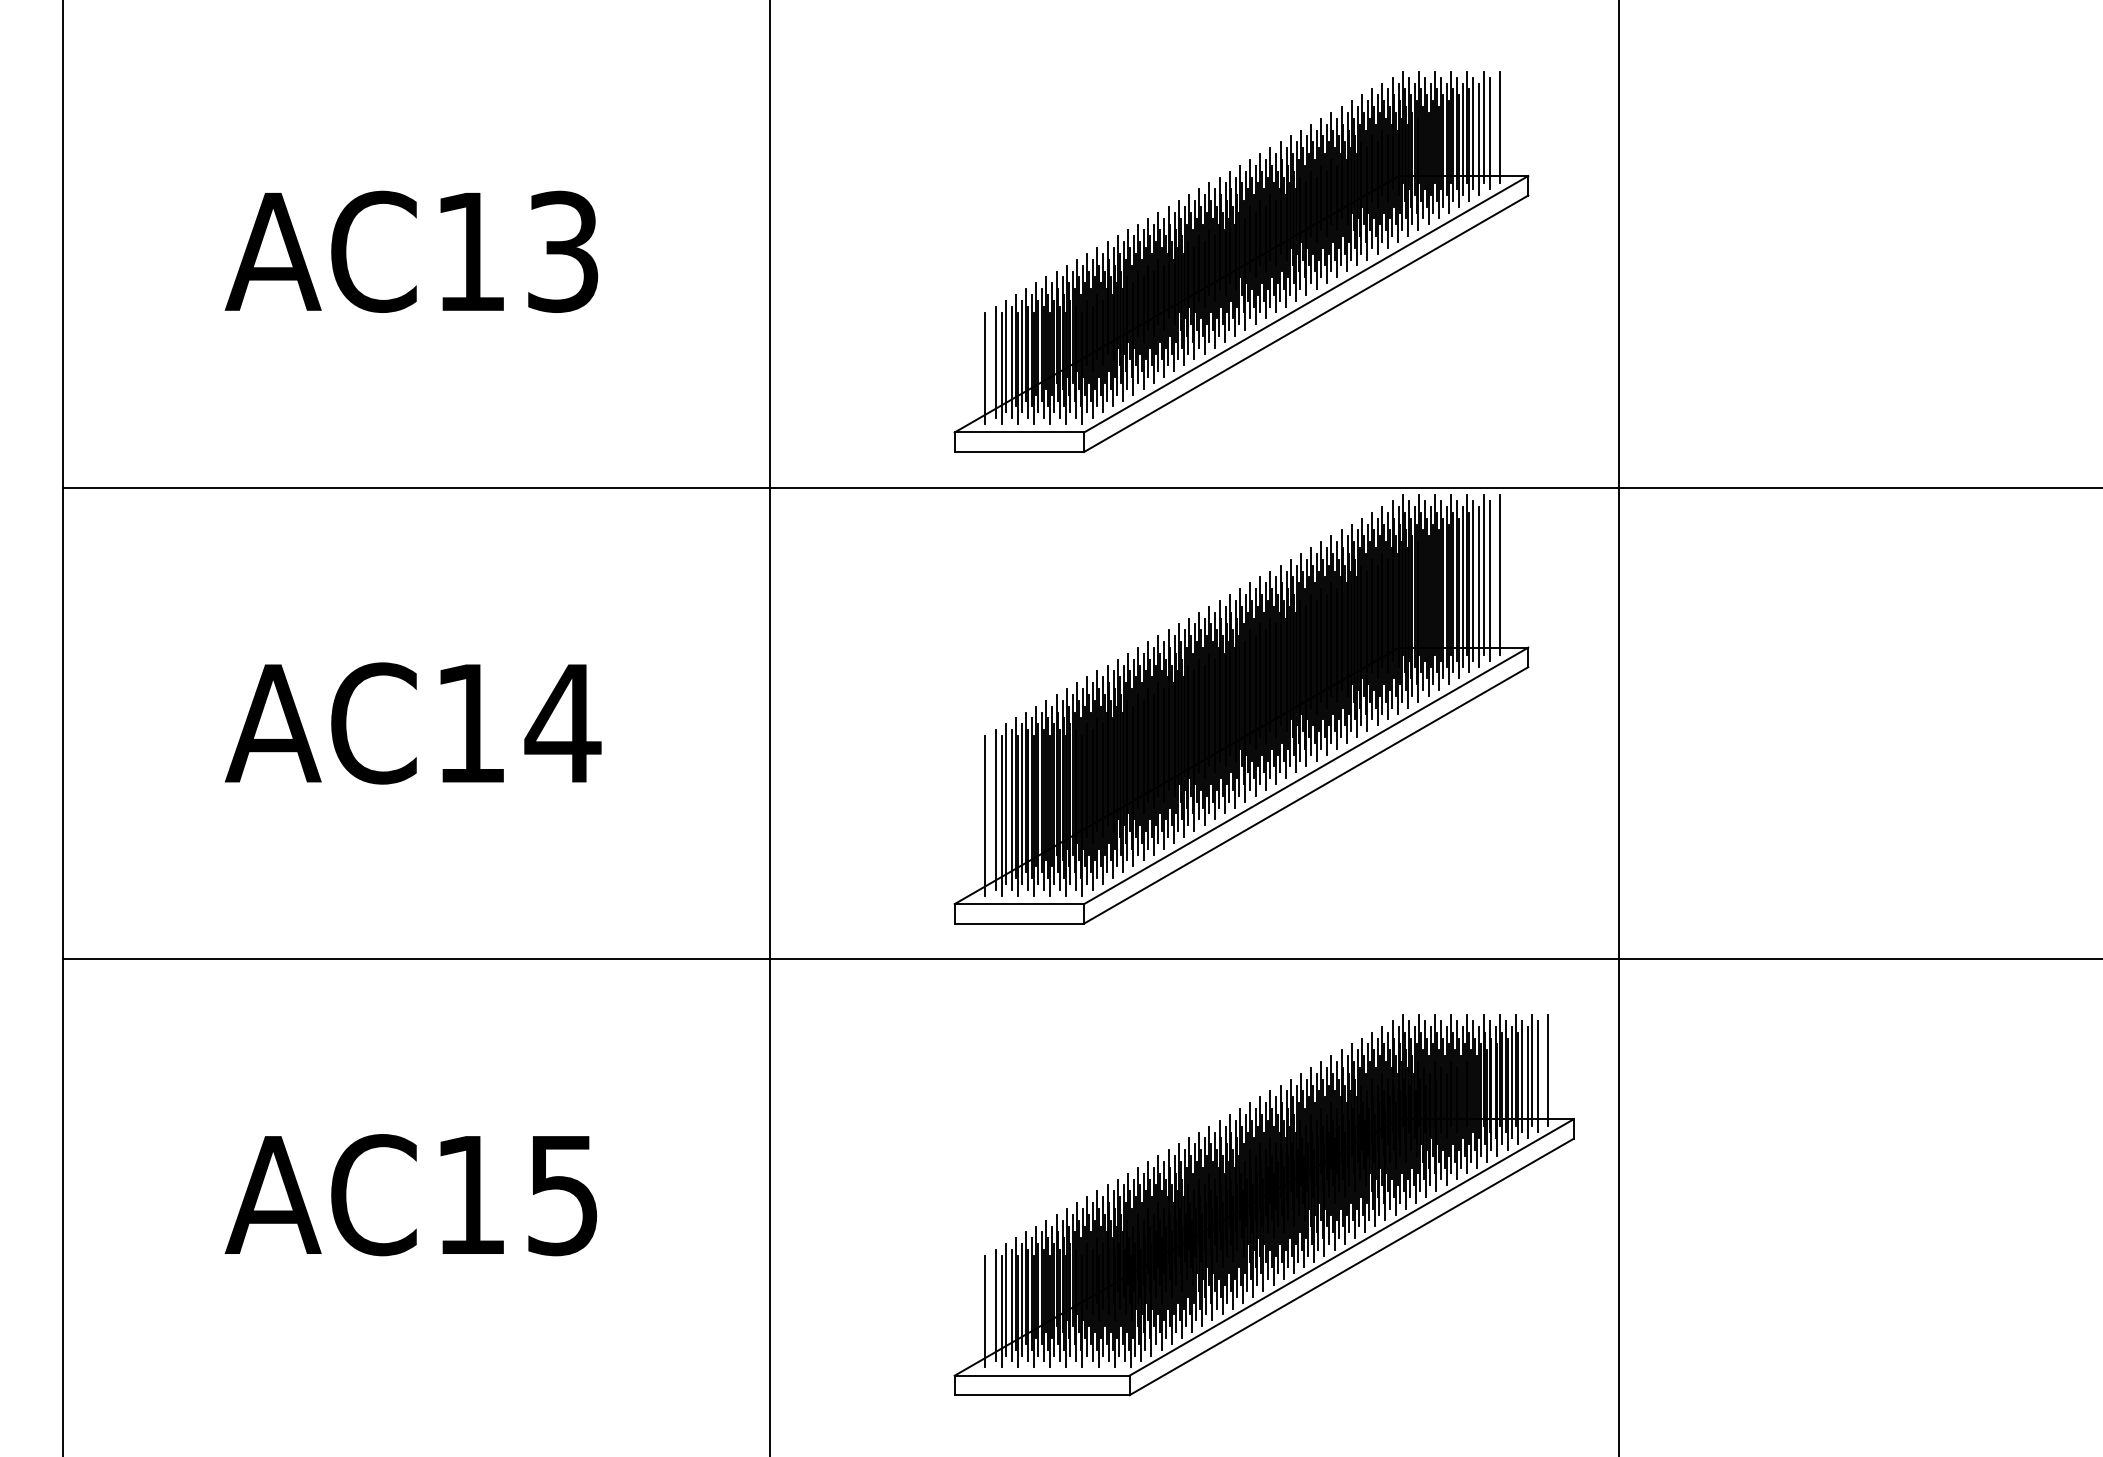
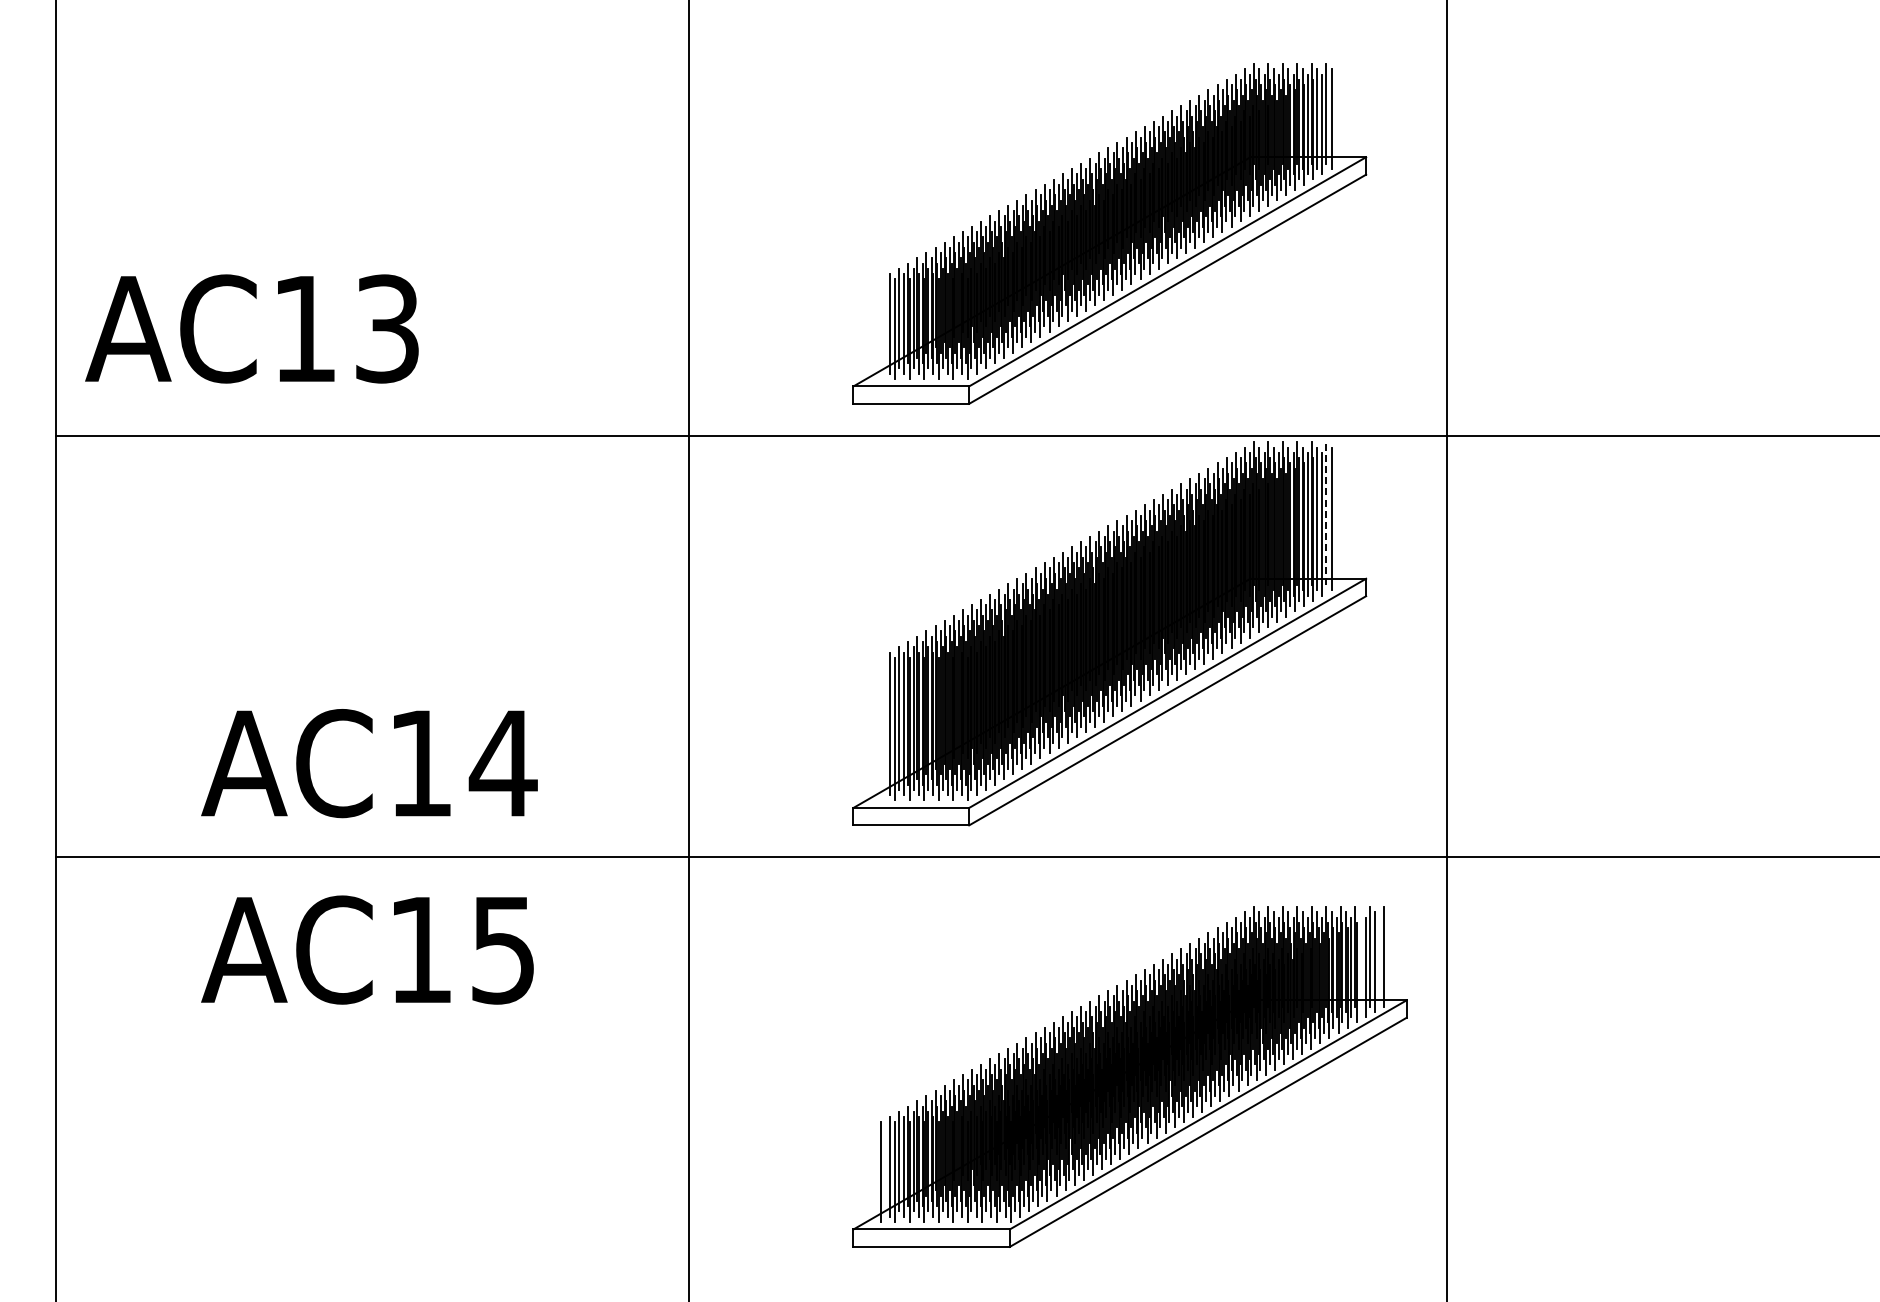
line: (1499, 127) -> (1340, 113), removed
text: (410, 251) -> (251, 328), moved
line: (984, 367) -> (880, 328), removed
line: (1483, 574) -> (1326, 513), solid -> dashed
line: (1499, 574) -> (1340, 513), removed
text: (413, 723) -> (369, 763), moved
line: (984, 815) -> (880, 728), removed
line: (1521, 1075) -> (1360, 961), removed
text: (410, 1194) -> (367, 949), moved

